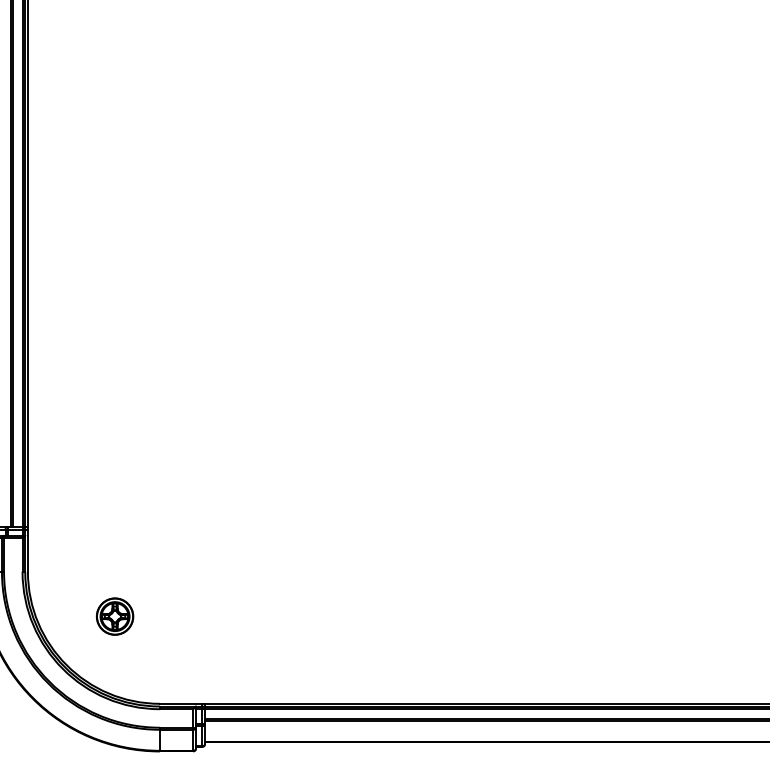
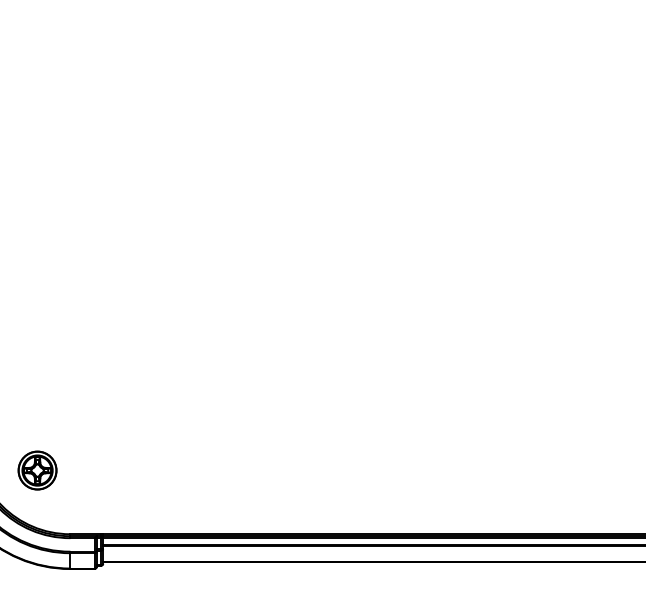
part: (115, 616) -> (37, 470), size x1.43

